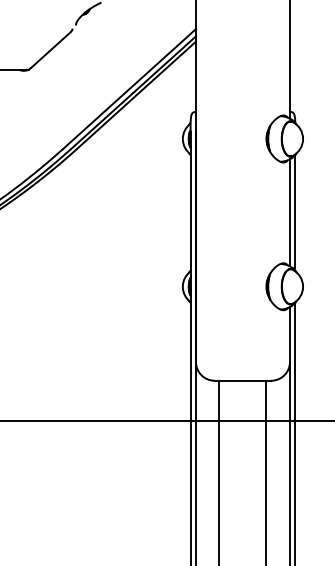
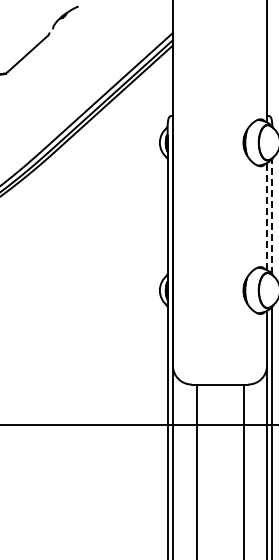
line: (289, 212) -> (266, 216), solid -> dashed
line: (295, 212) -> (272, 216), solid -> dashed

